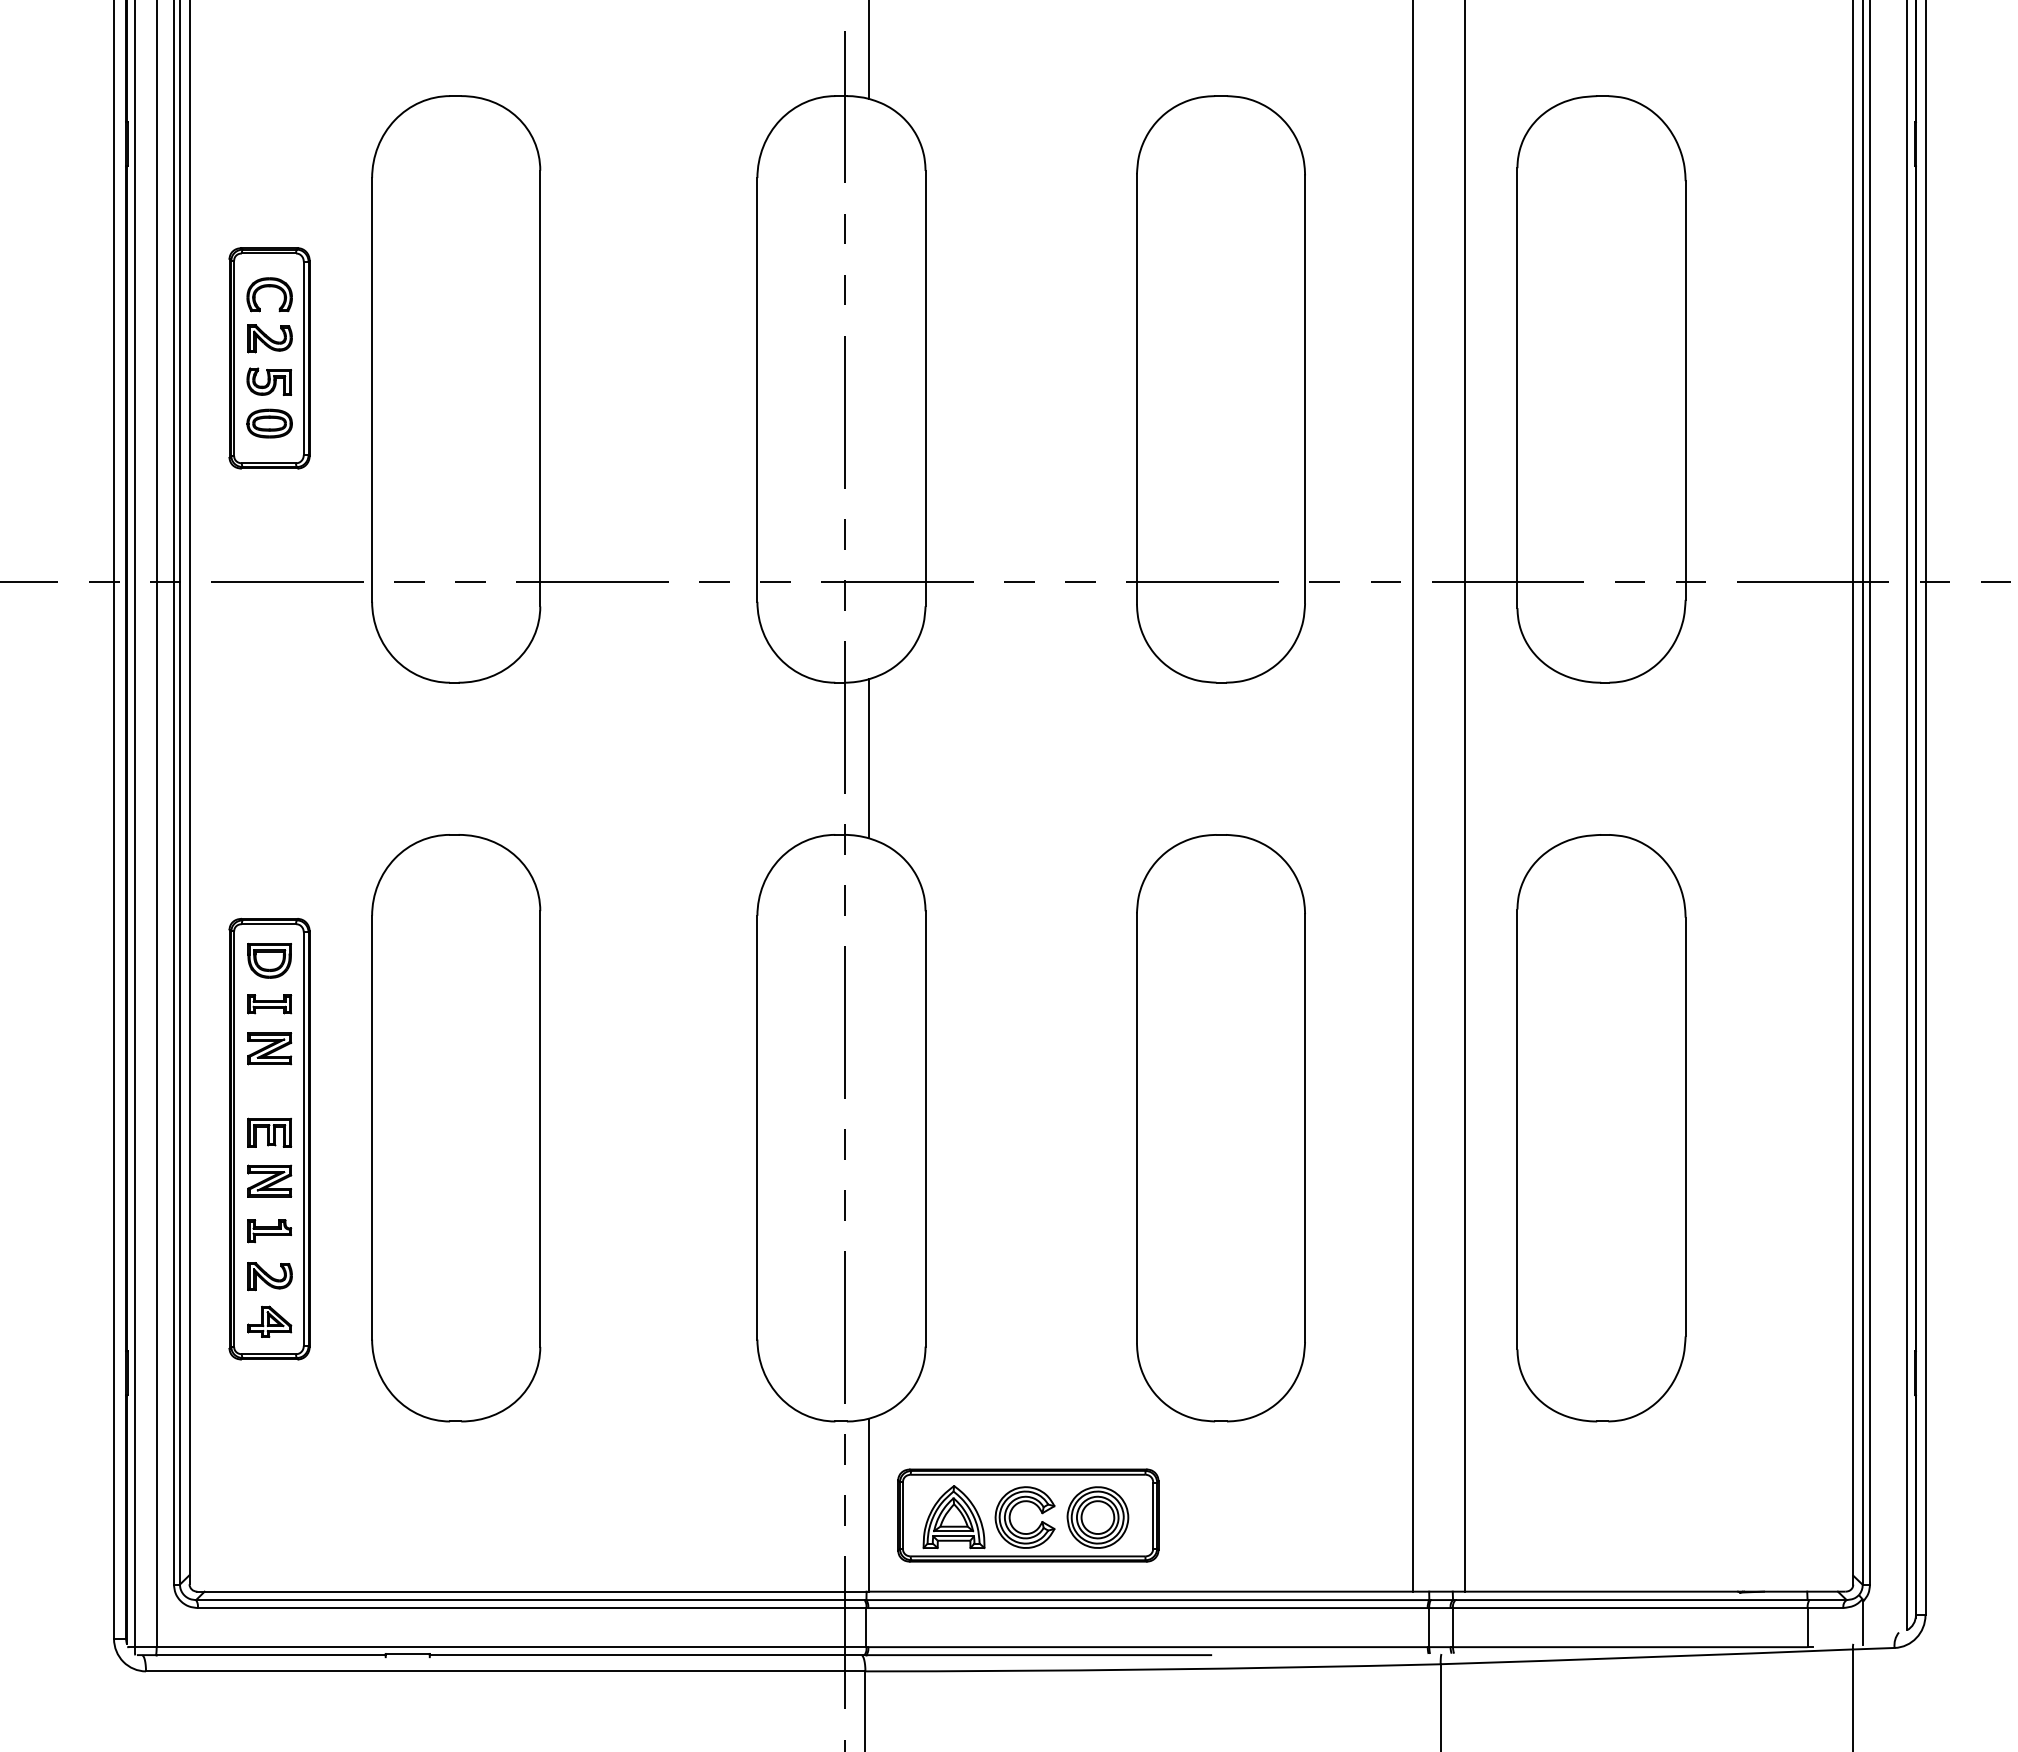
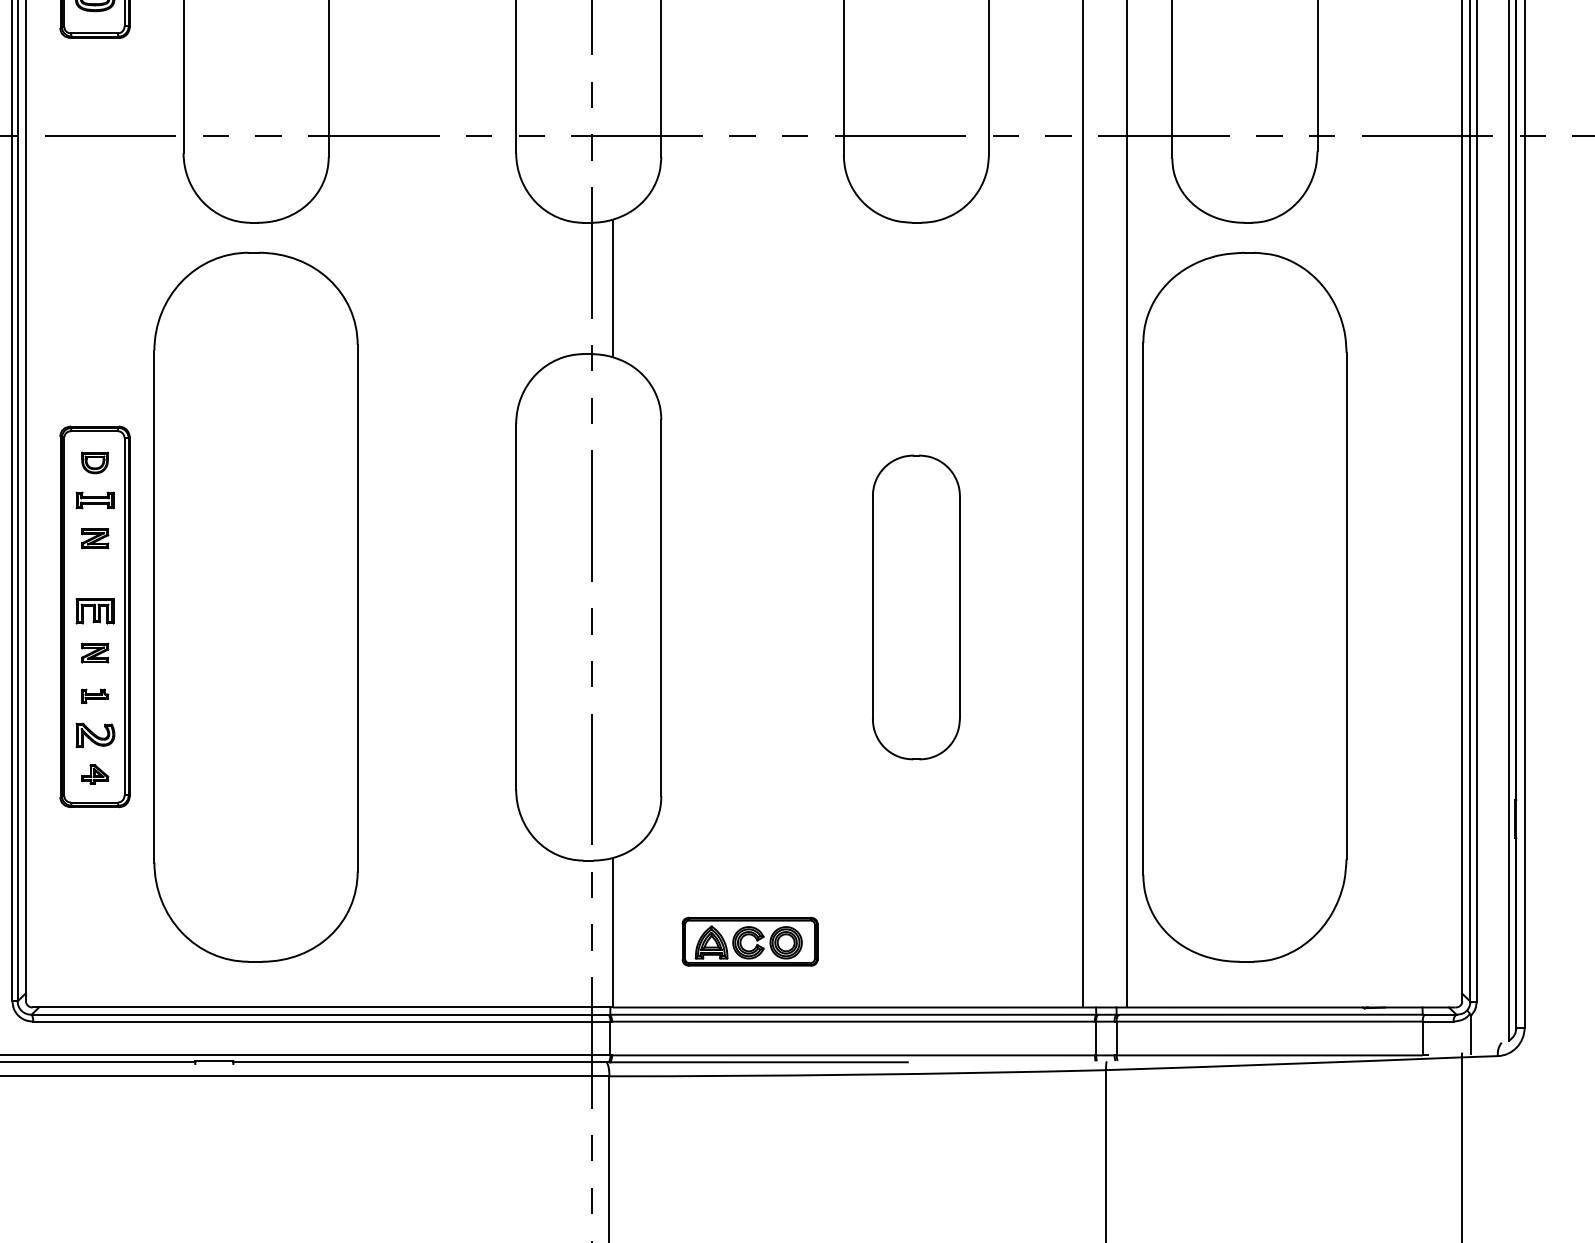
part: (269, 960) -> (94, 462), size x0.7
part: (269, 1048) -> (94, 538), size x0.7
part: (456, 1128) -> (256, 607), size x1.4
part: (1220, 1128) -> (915, 607), size x0.6
part: (1601, 1128) -> (1244, 607), size x1.4
part: (269, 1180) -> (94, 652), size x0.7
part: (269, 1231) -> (94, 696), size x0.7
part: (269, 1321) -> (94, 774), size x0.7
part: (1028, 1515) -> (750, 941), size x0.6

